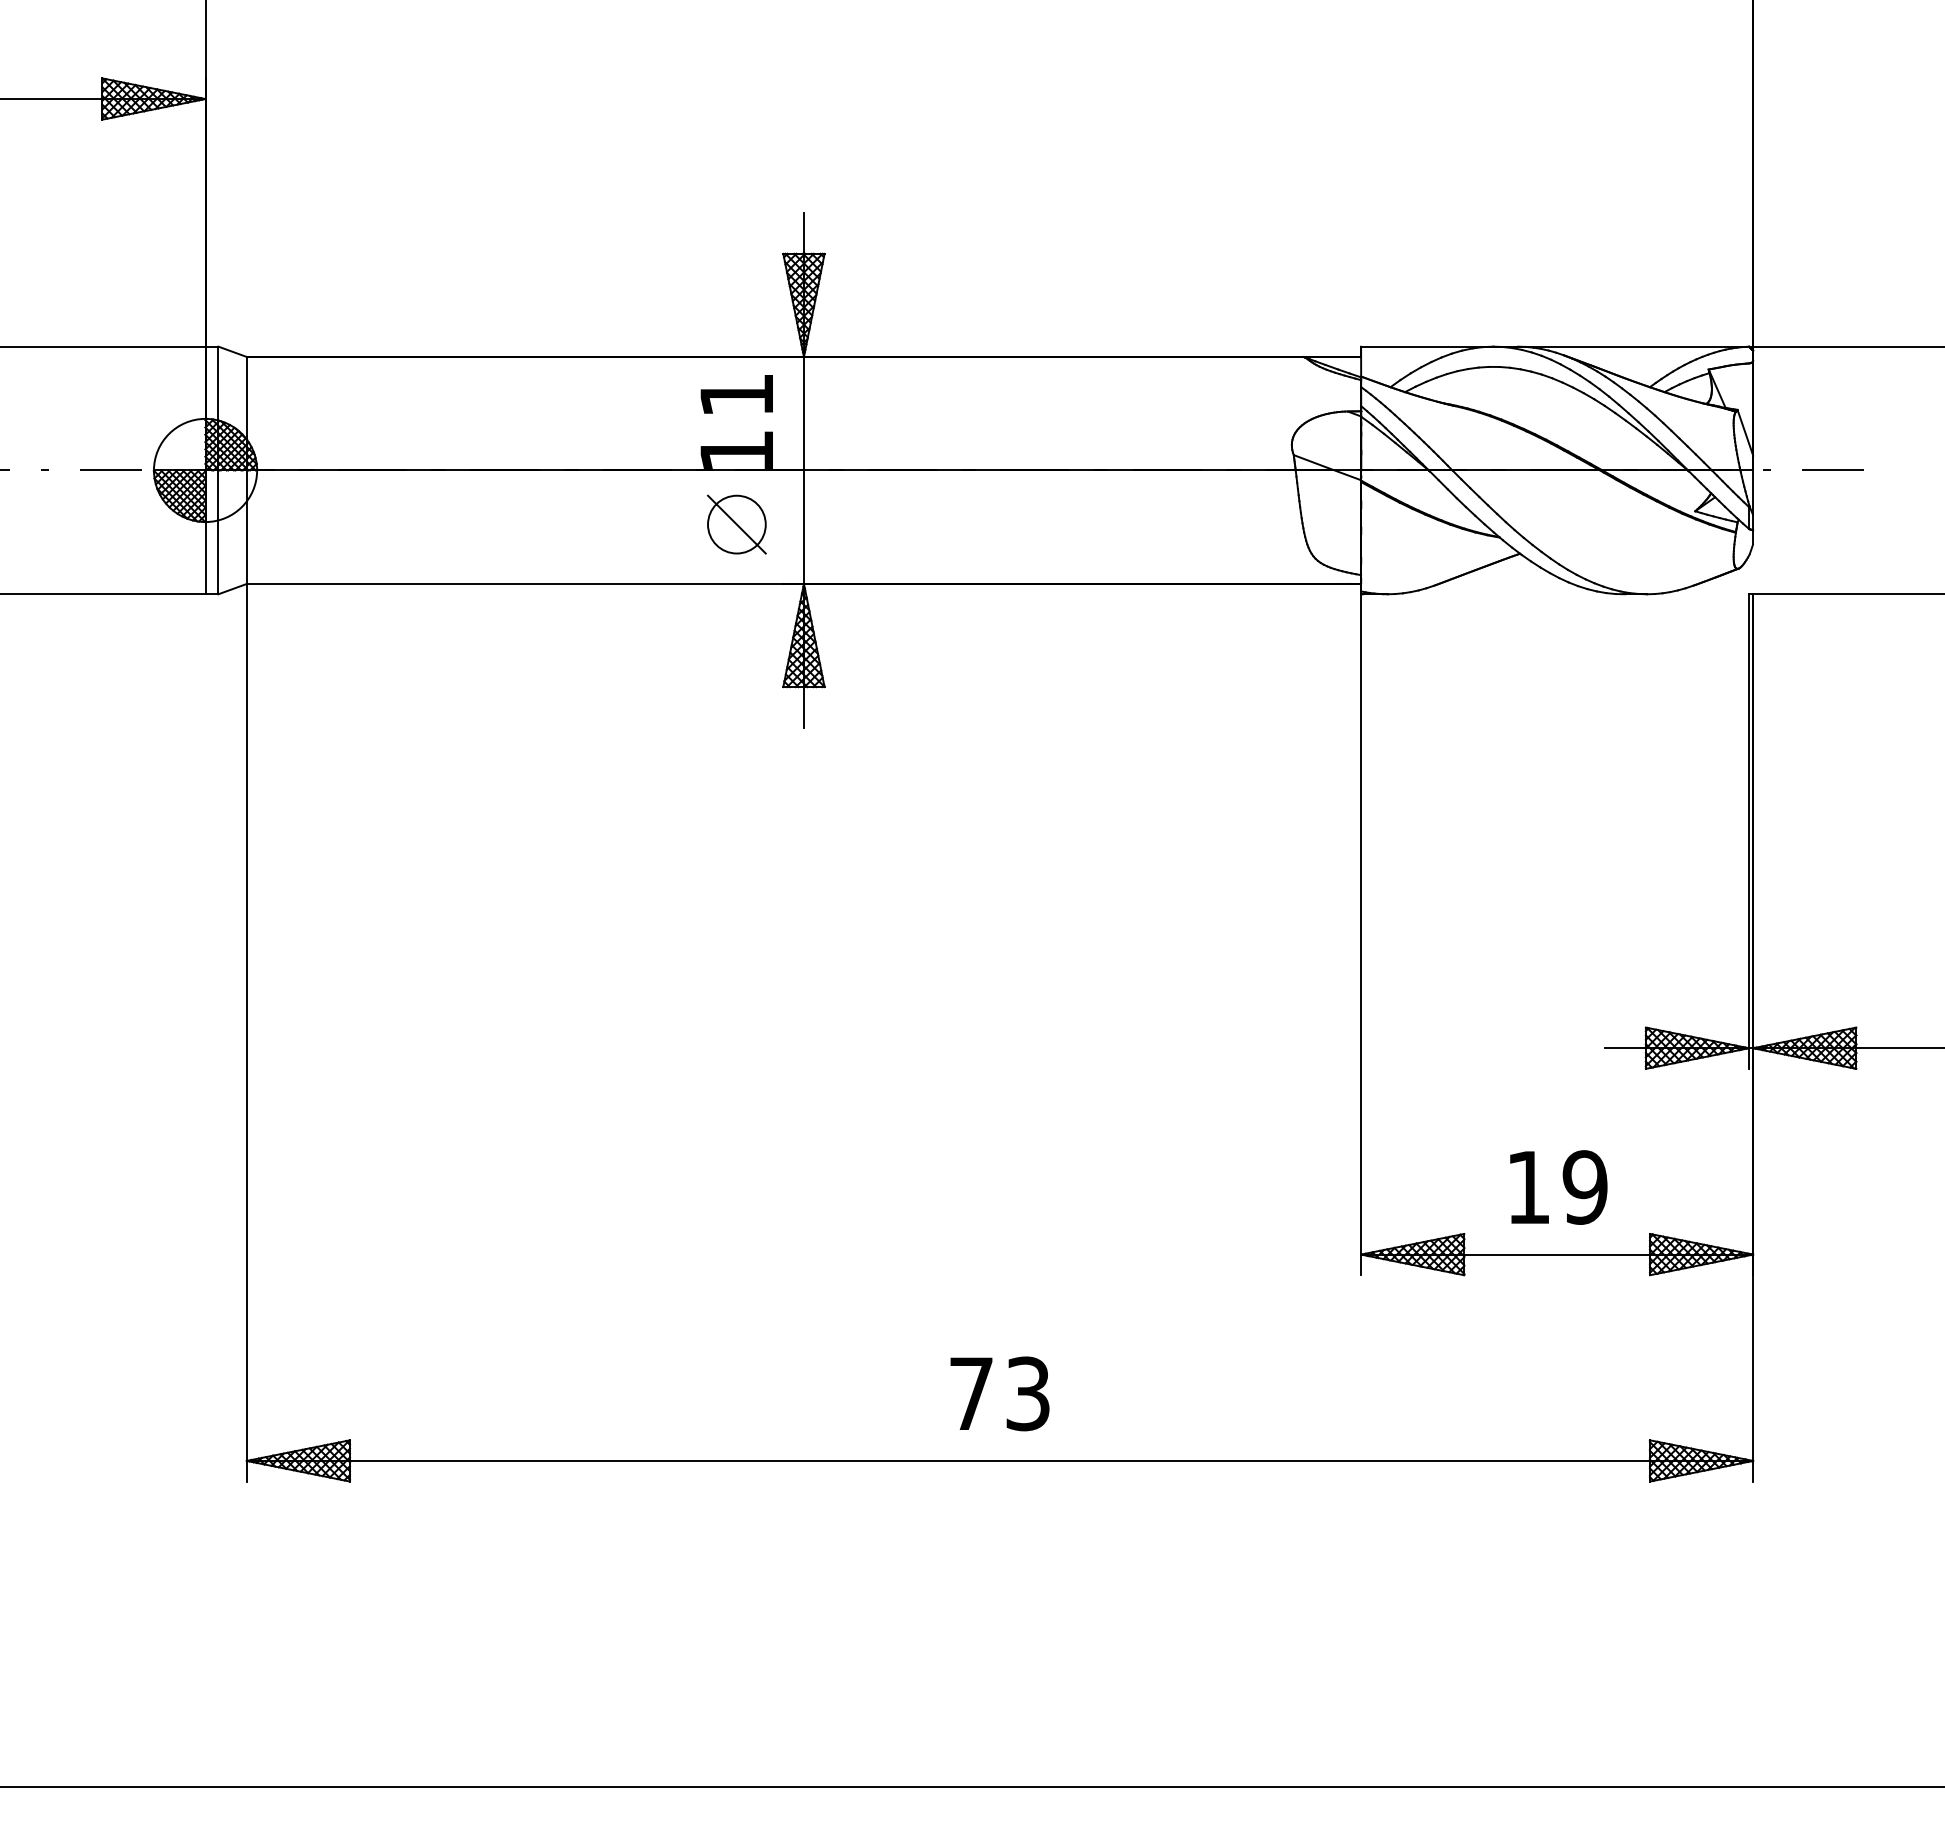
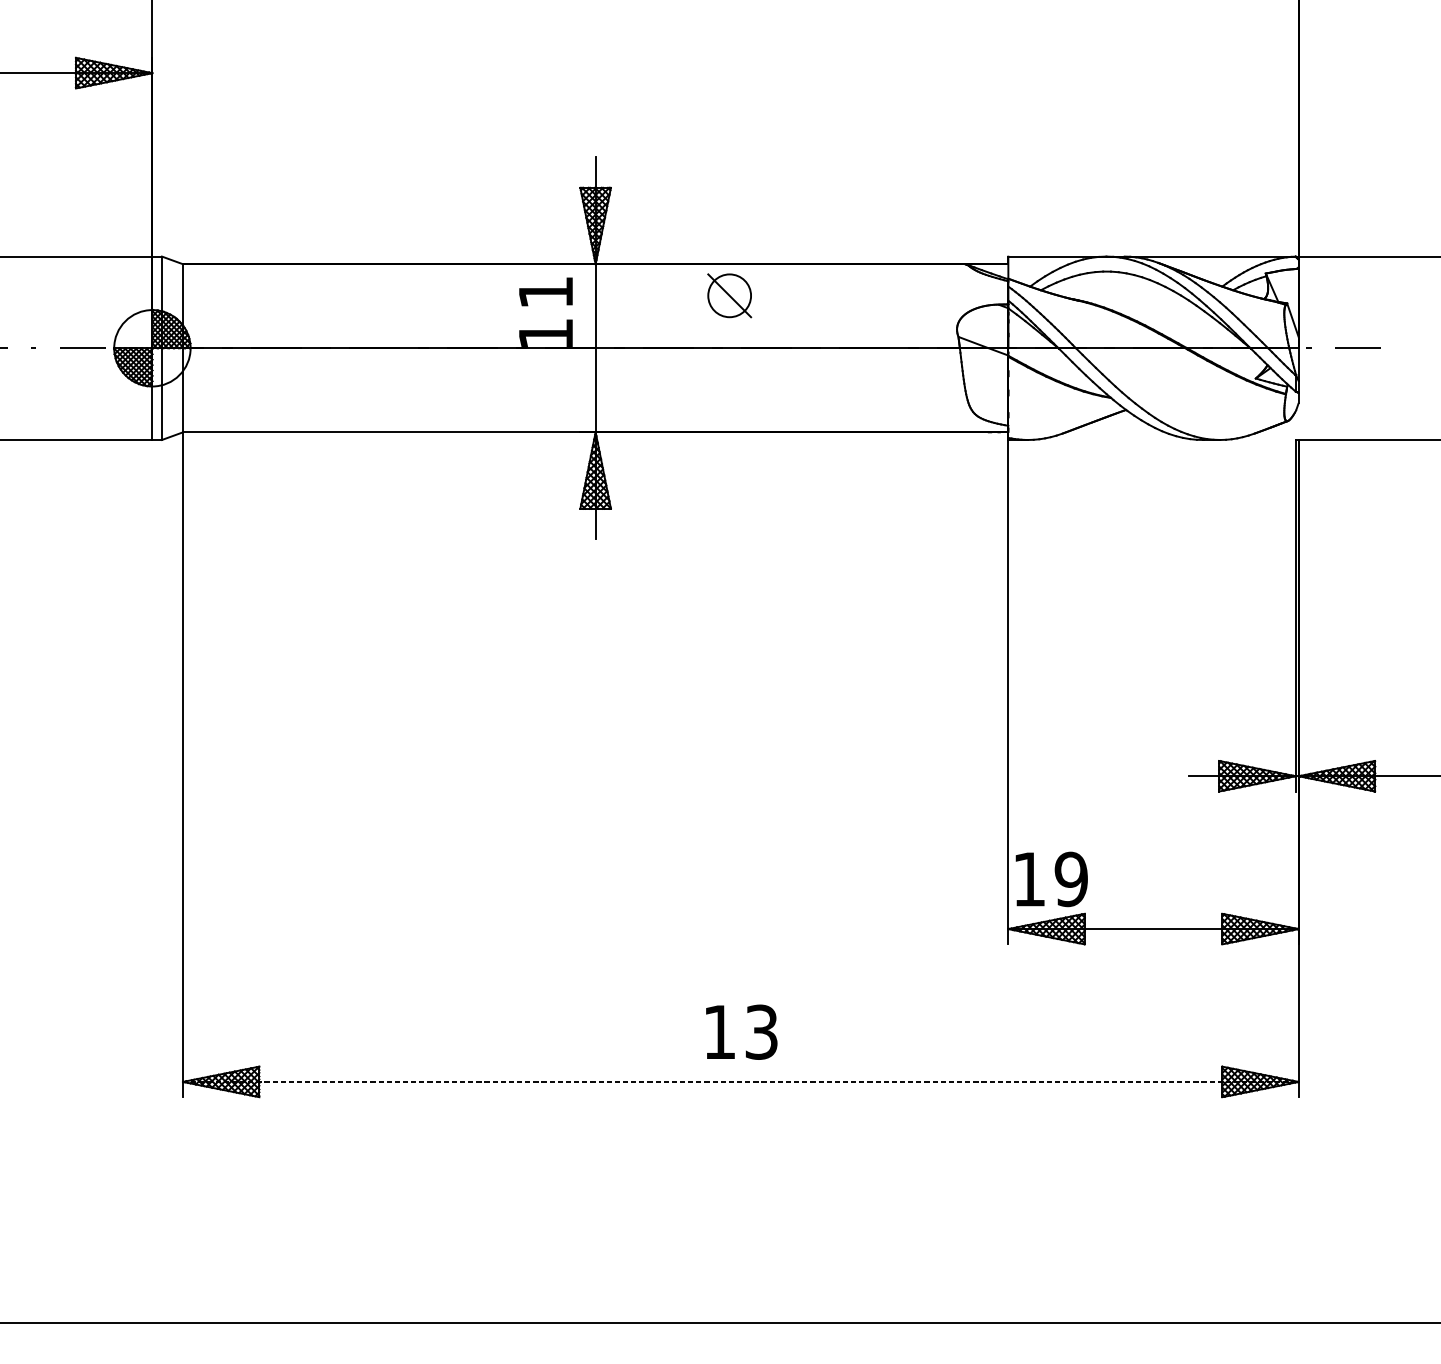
part: (736, 524) -> (729, 295), moved
text: (1558, 1187) -> (1051, 879), moved
text: (971, 1393) -> (719, 1031), 73 -> 13
line: (1000, 1460) -> (741, 1081), solid -> dashed

